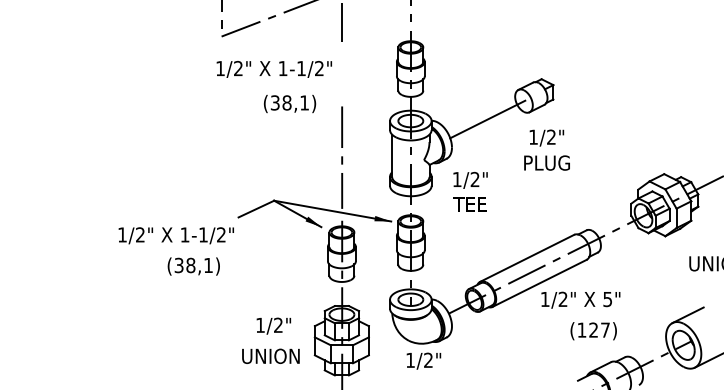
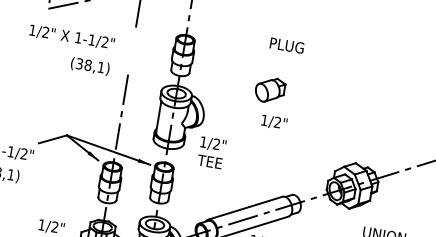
text: (273, 69) -> (71, 37), moved
line: (487, 119) -> (233, 101), removed
text: (546, 162) -> (286, 45), moved

